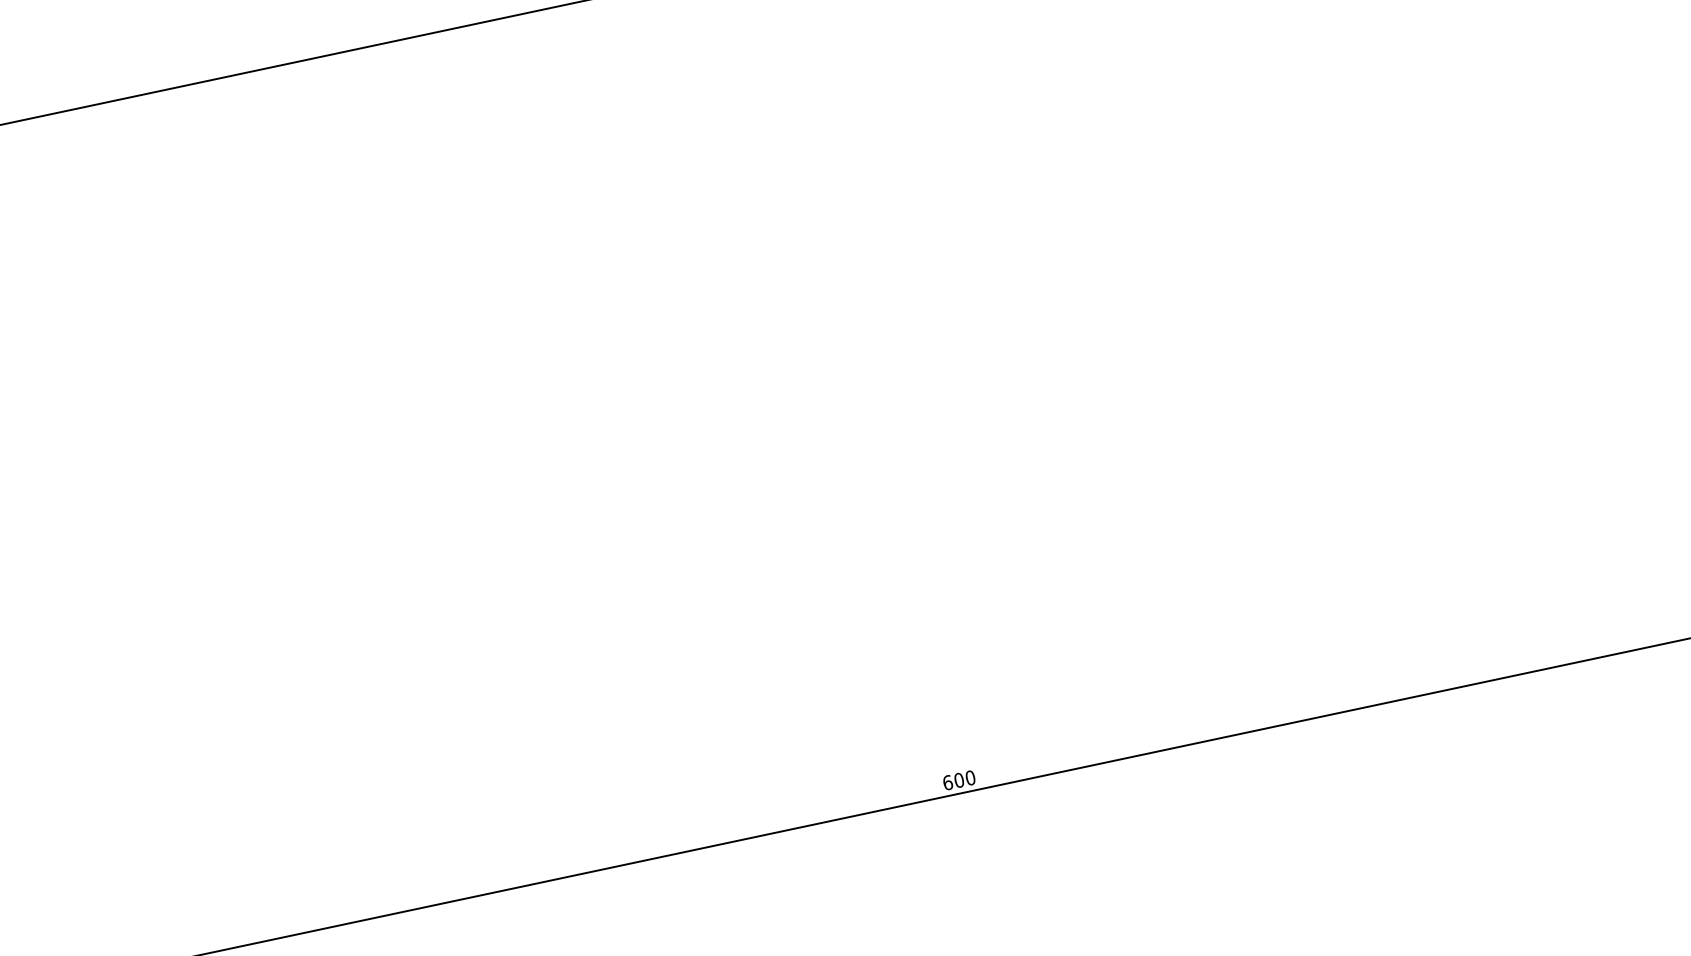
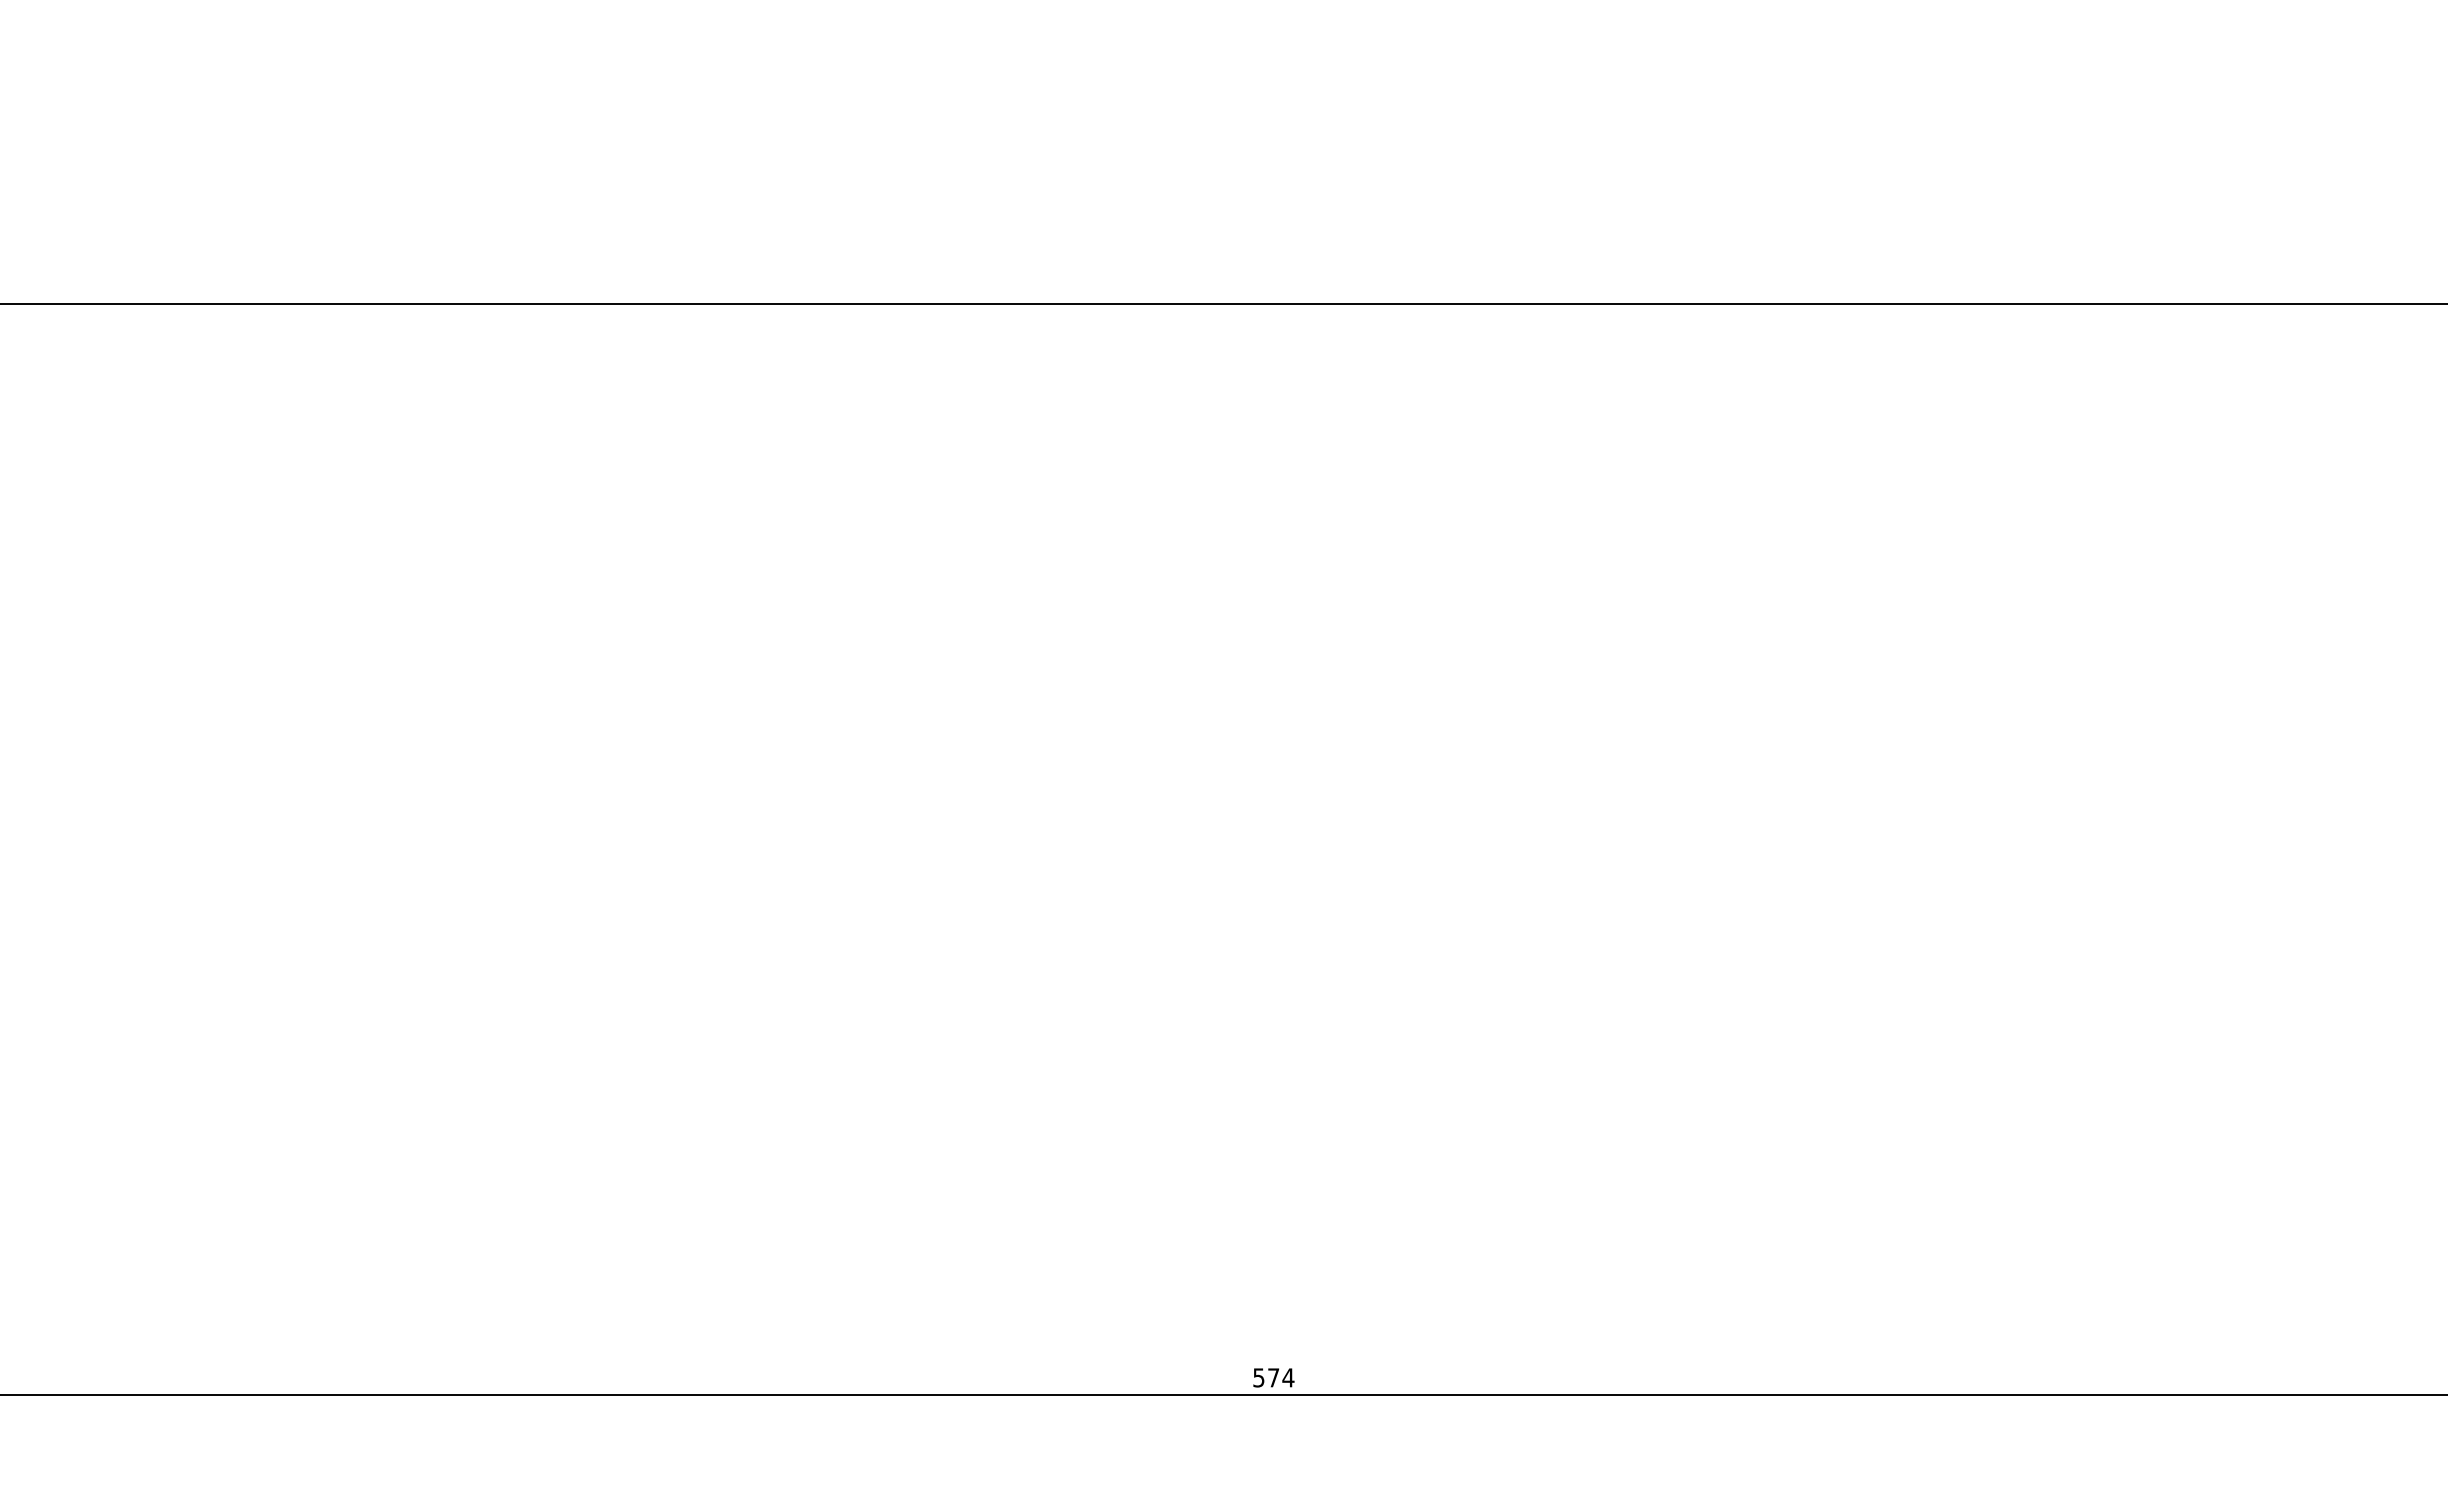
text: (959, 780) -> (1273, 1377), 600 -> 574

